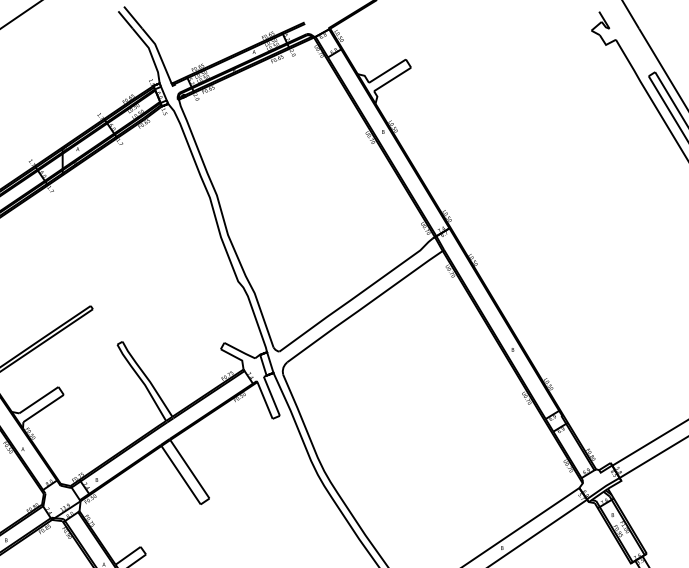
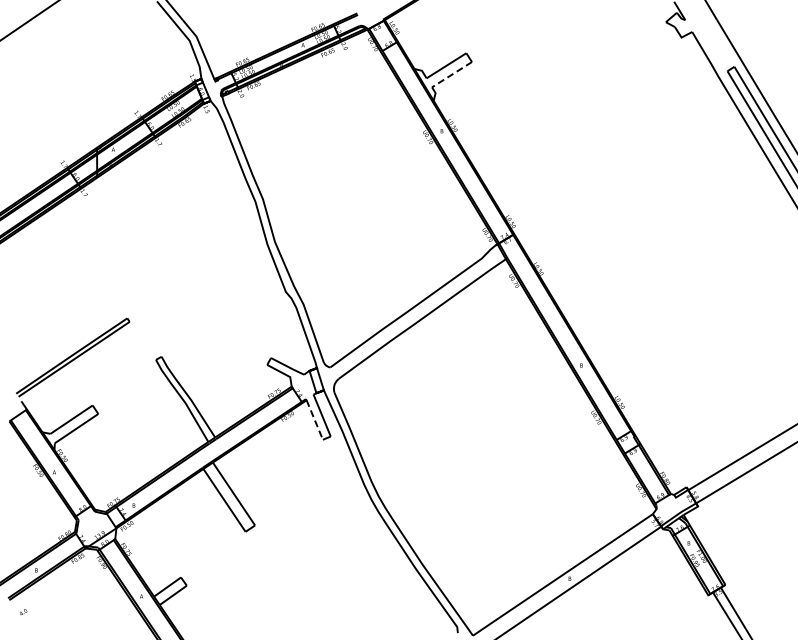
line: (393, 79) -> (452, 74), solid -> dashed
line: (264, 400) -> (314, 420), solid -> dashed

